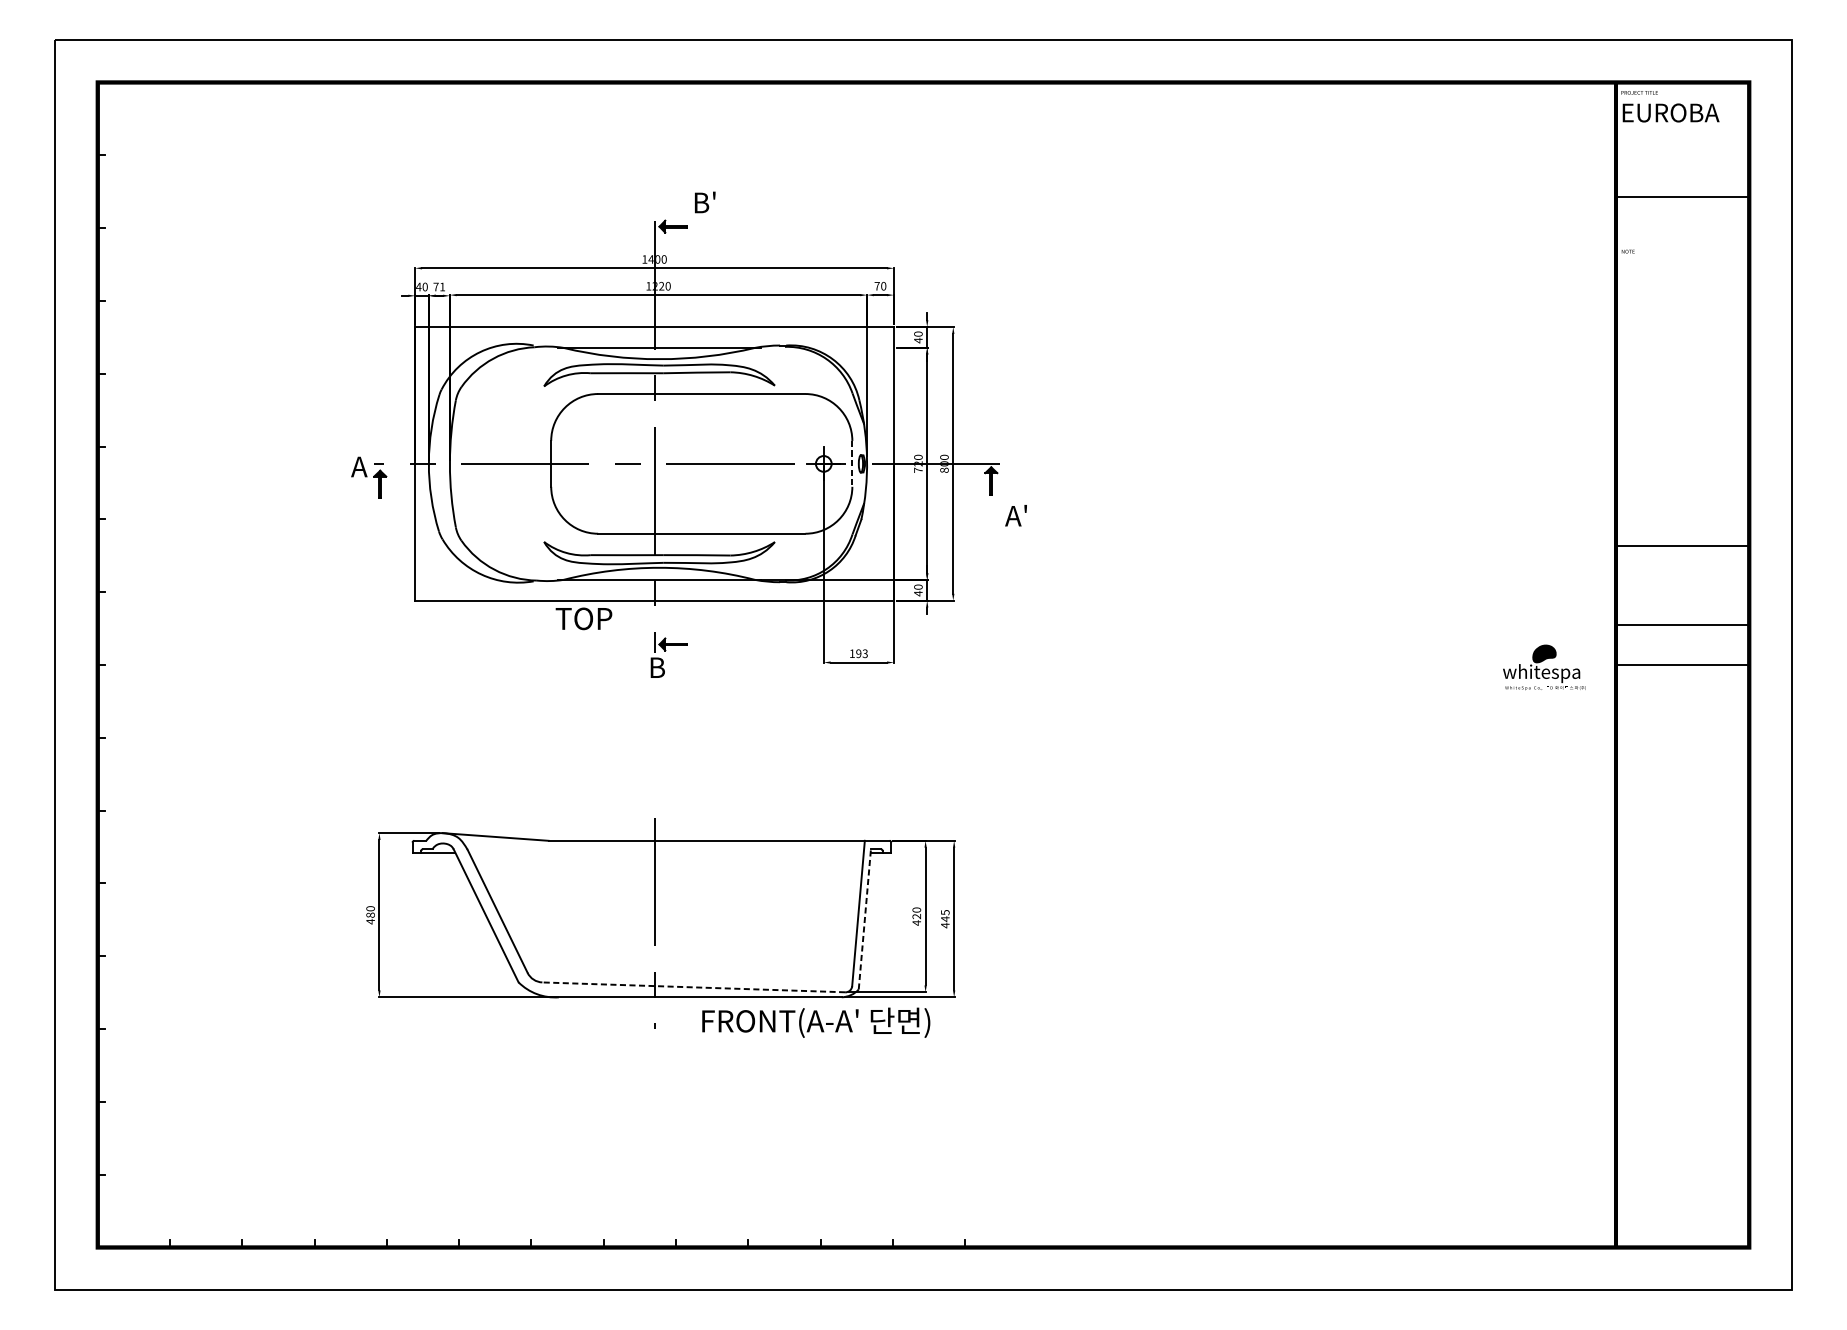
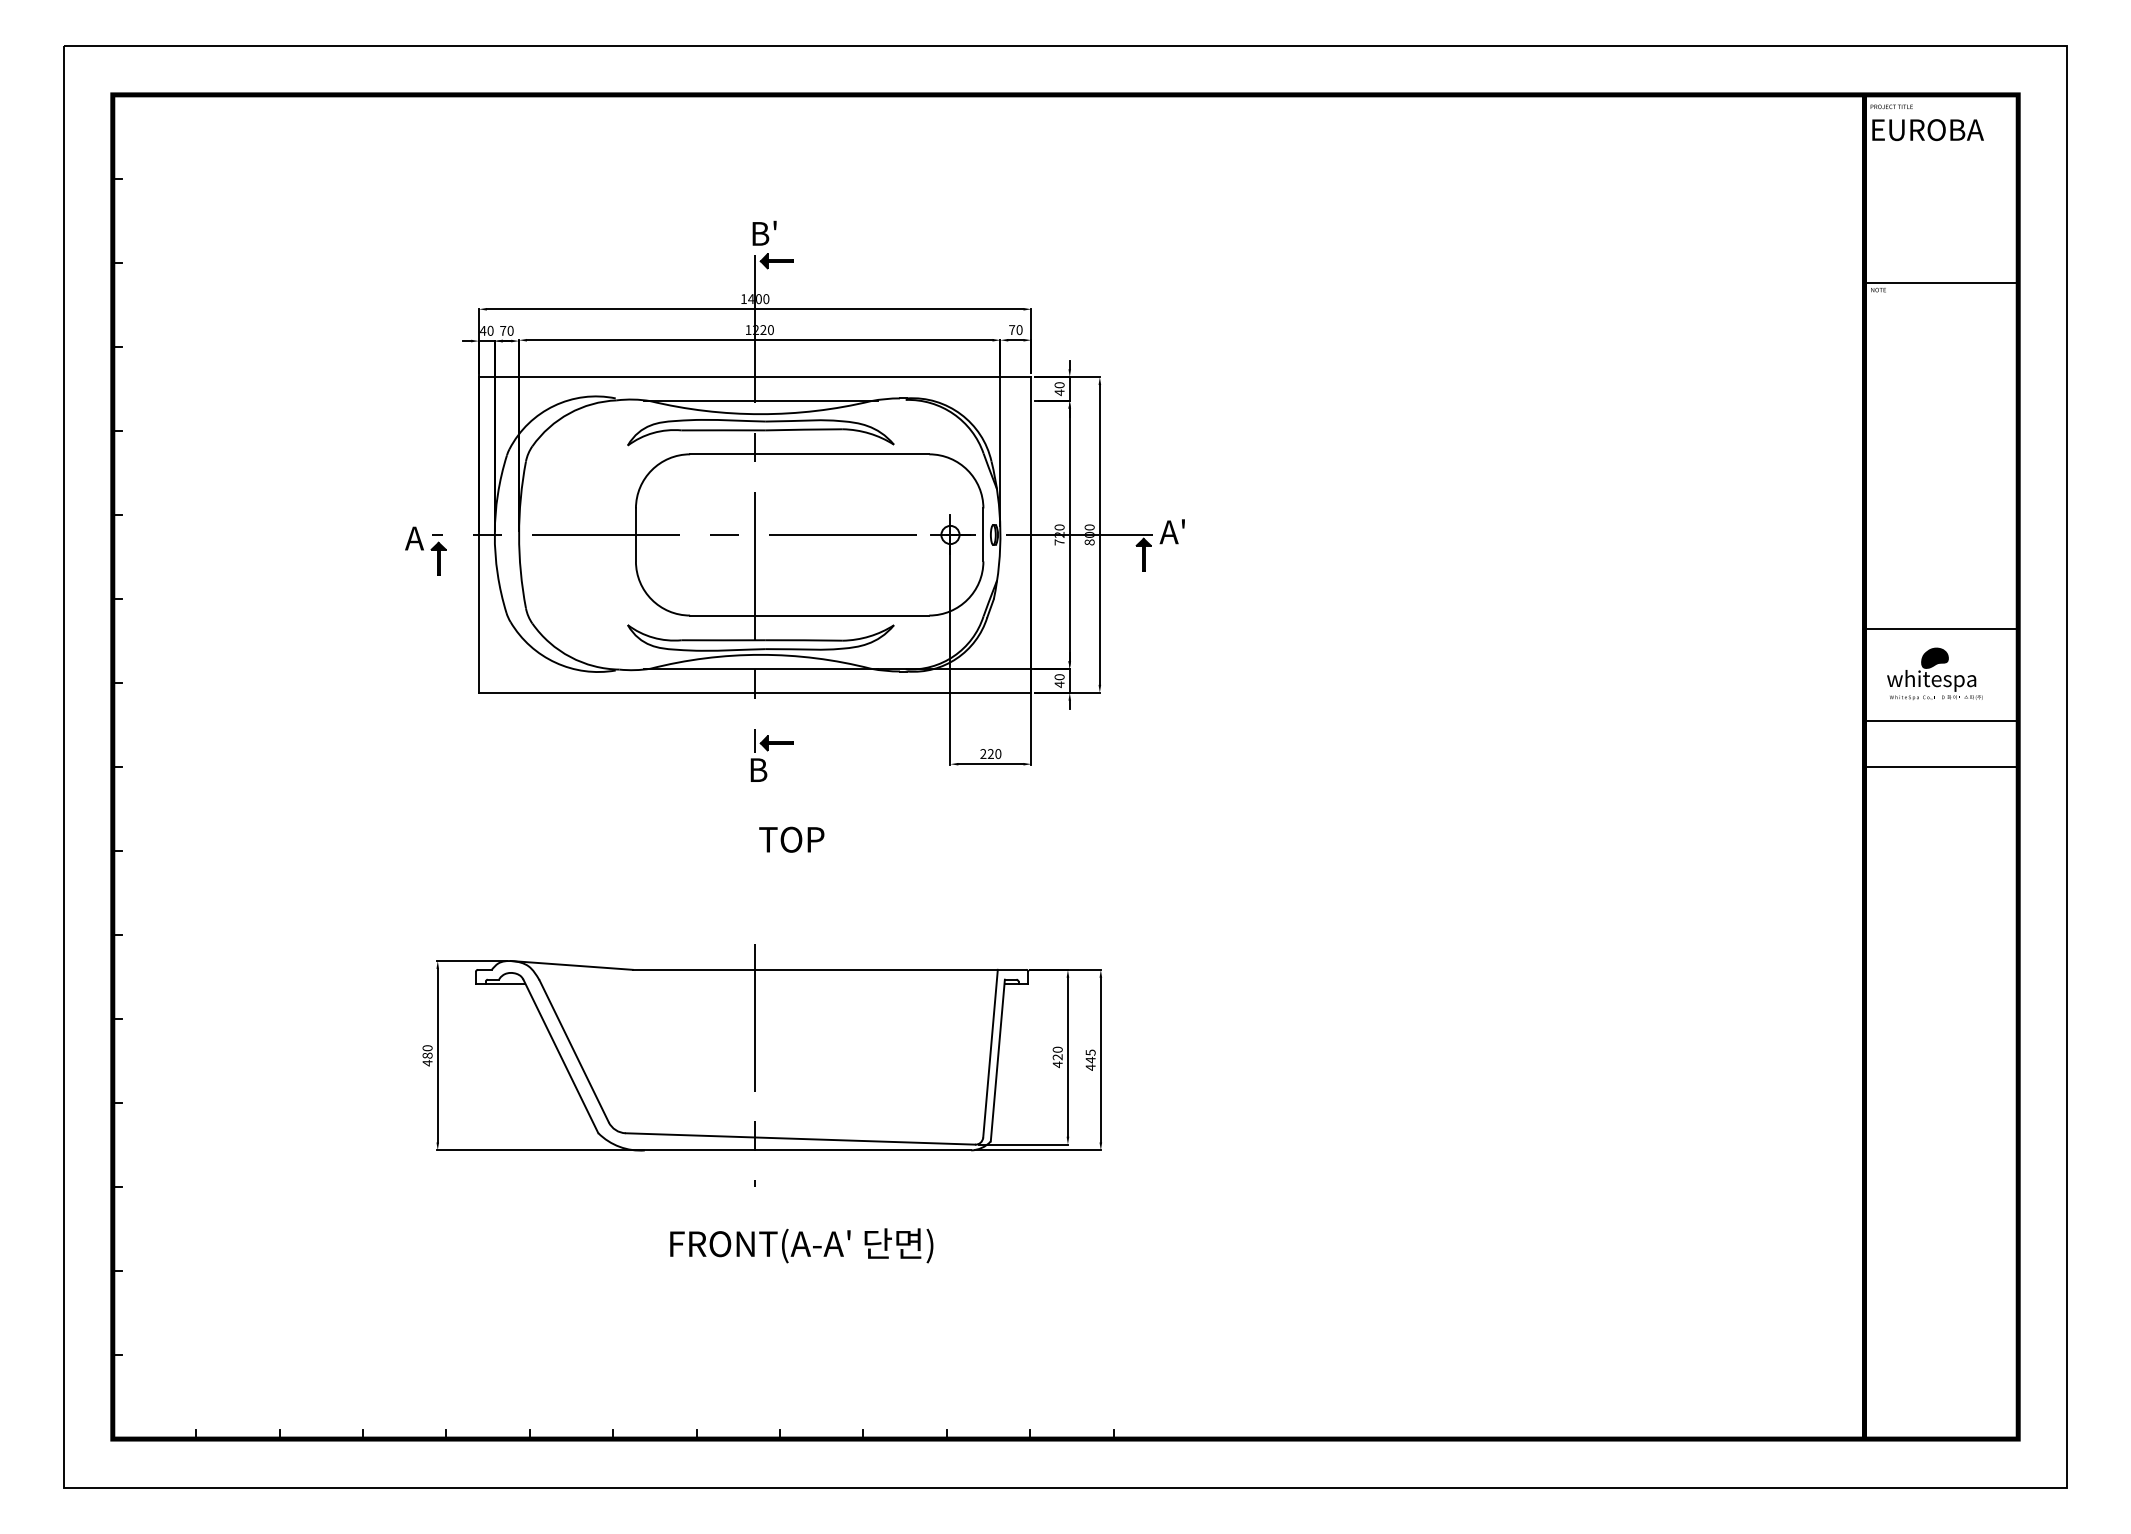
line: (1682, 197) -> (1941, 283), moved
text: (705, 201) -> (764, 232), moved
text: (442, 286) -> (510, 330), 71 -> 70
line: (852, 464) -> (983, 535), dashed -> solid
text: (1015, 515) -> (1171, 531), moved
text: (583, 618) -> (791, 839), moved
text: (858, 654) -> (990, 754), 193 -> 220
part: (1544, 667) -> (1934, 673), moved
line: (864, 919) -> (997, 1060), dashed -> solid
line: (693, 986) -> (800, 1138), dashed -> solid
text: (816, 1022) -> (801, 1245), moved

